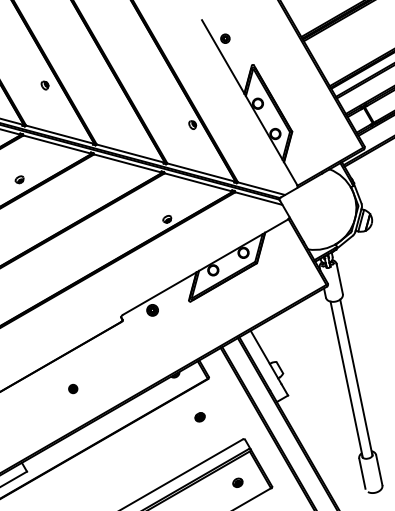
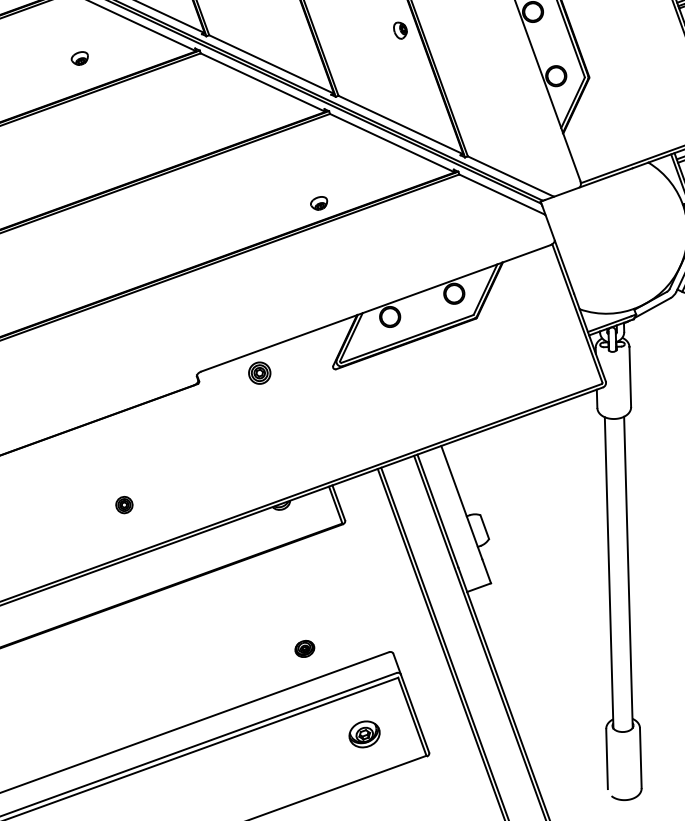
part: (19, 179) -> (79, 57), moved
part: (73, 388) -> (125, 504), moved
part: (199, 417) -> (303, 649), moved
part: (237, 482) -> (363, 733), size x1.6

